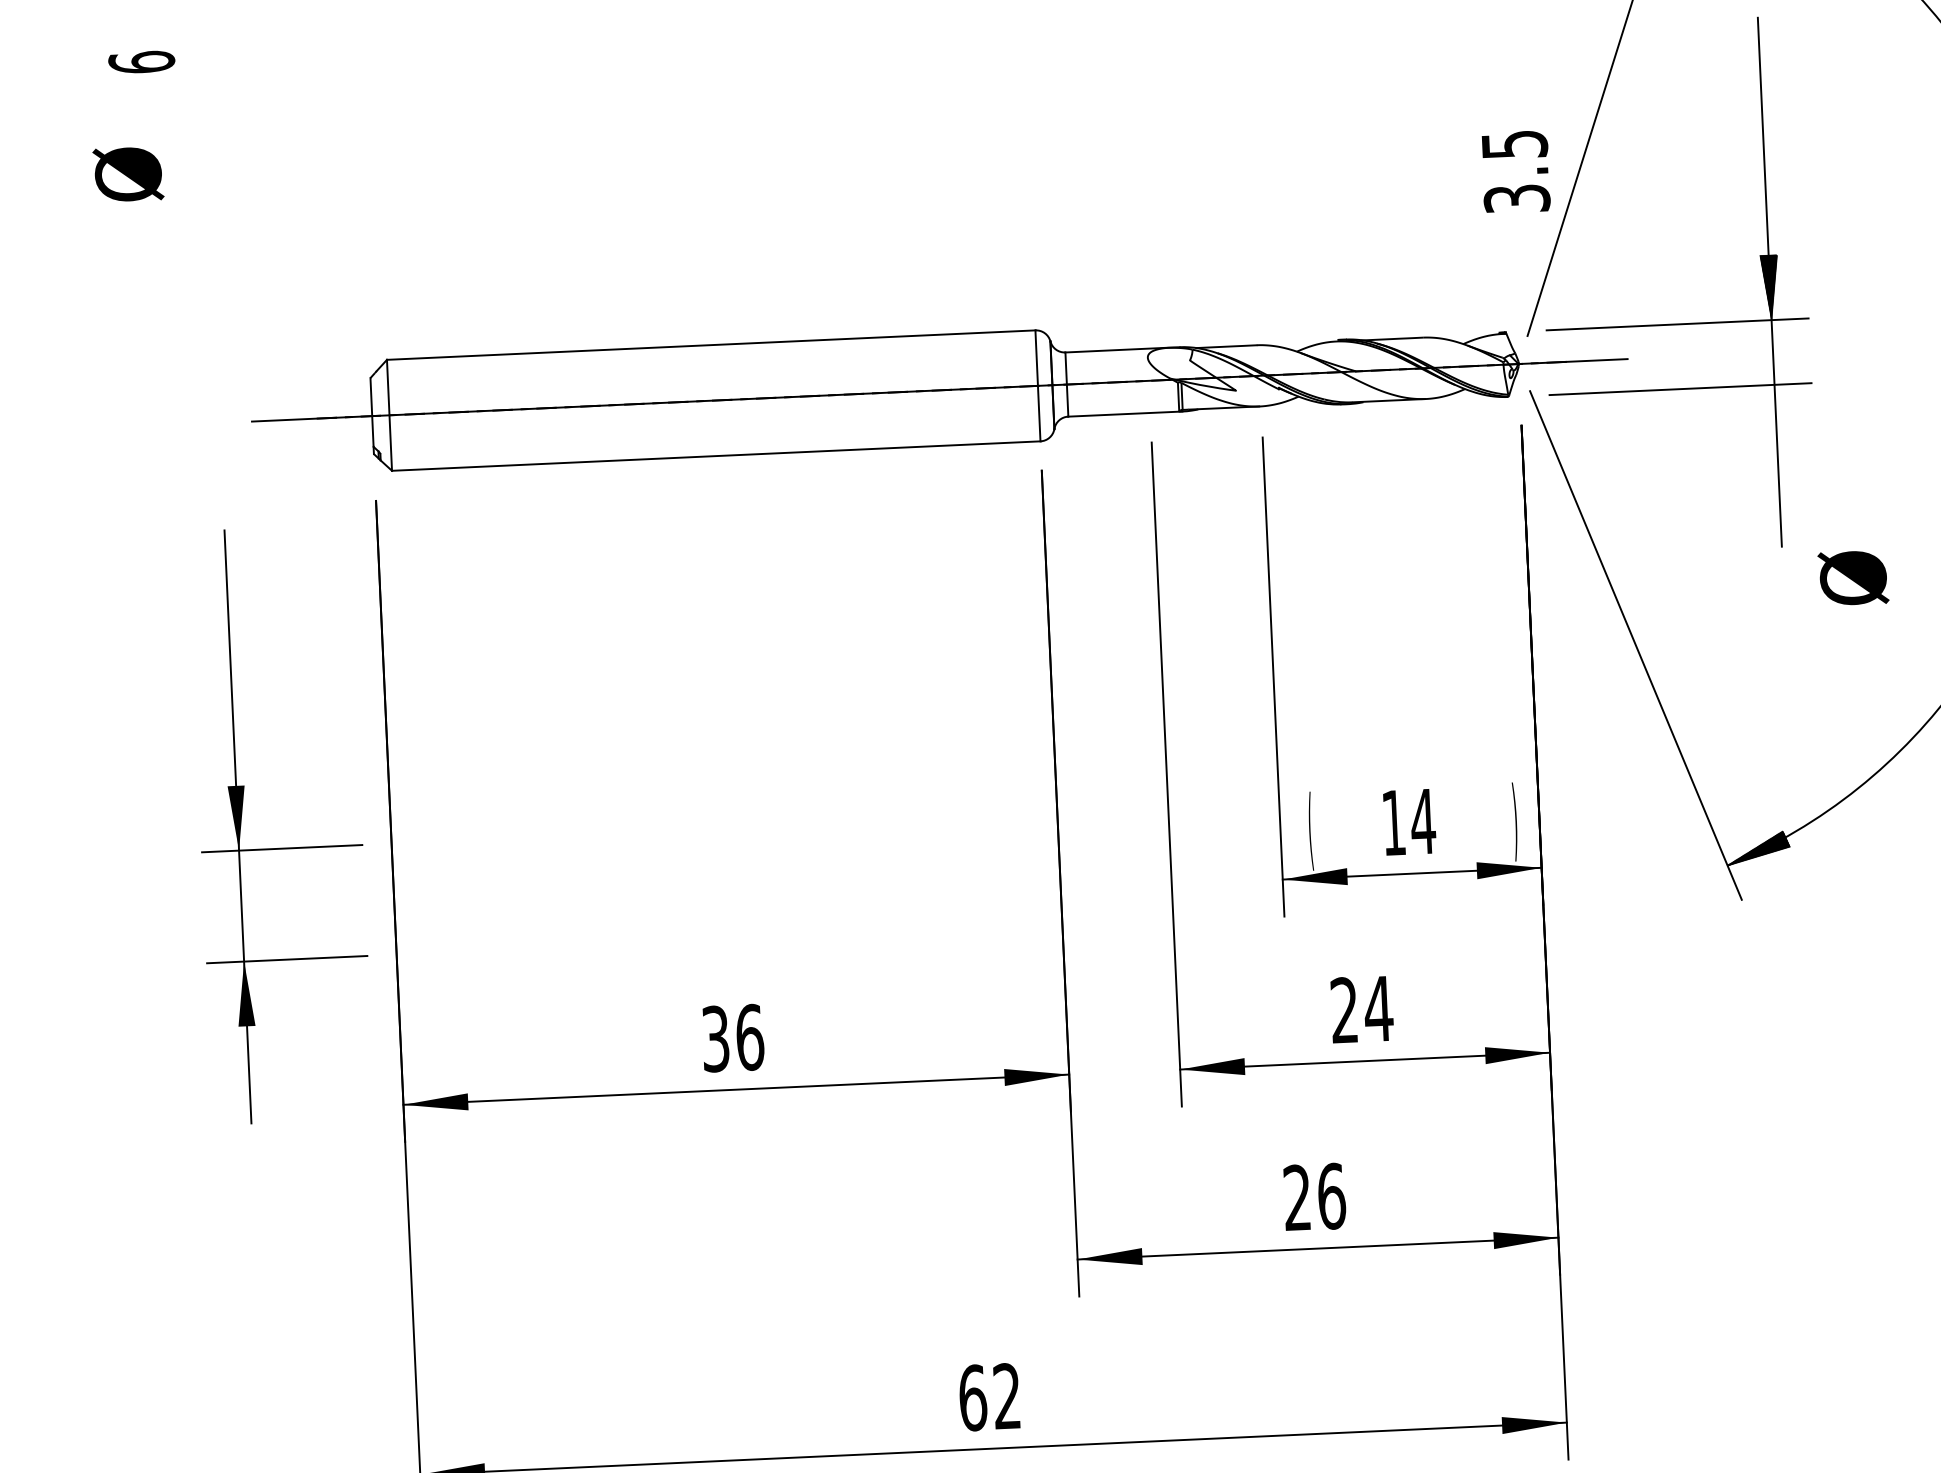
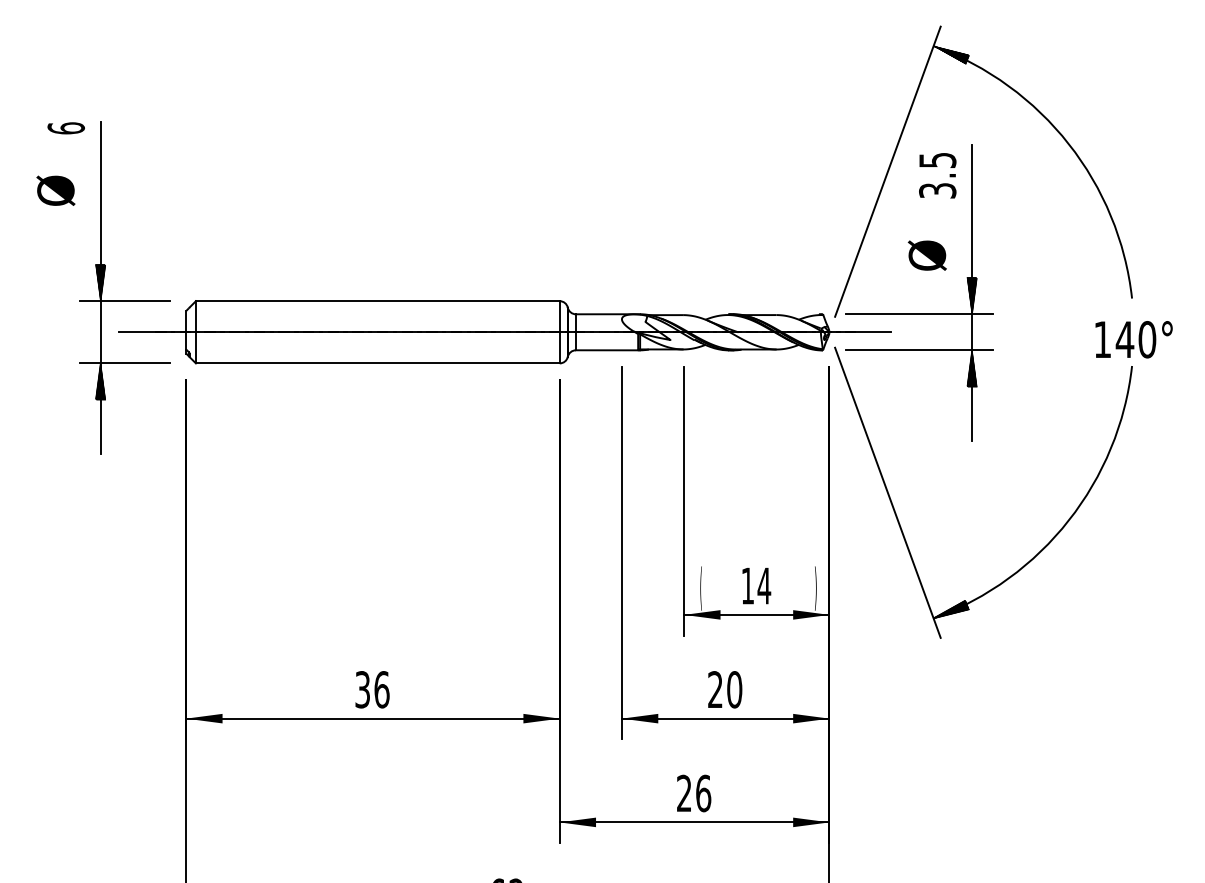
text: (1515, 171) -> (937, 175), moved
hatch: (1774, 417) -> (971, 368), added
text: (1851, 577) -> (926, 255), moved
part: (281, 847) -> (124, 300), moved
text: (1378, 1008) -> (734, 689), 24 -> 20

